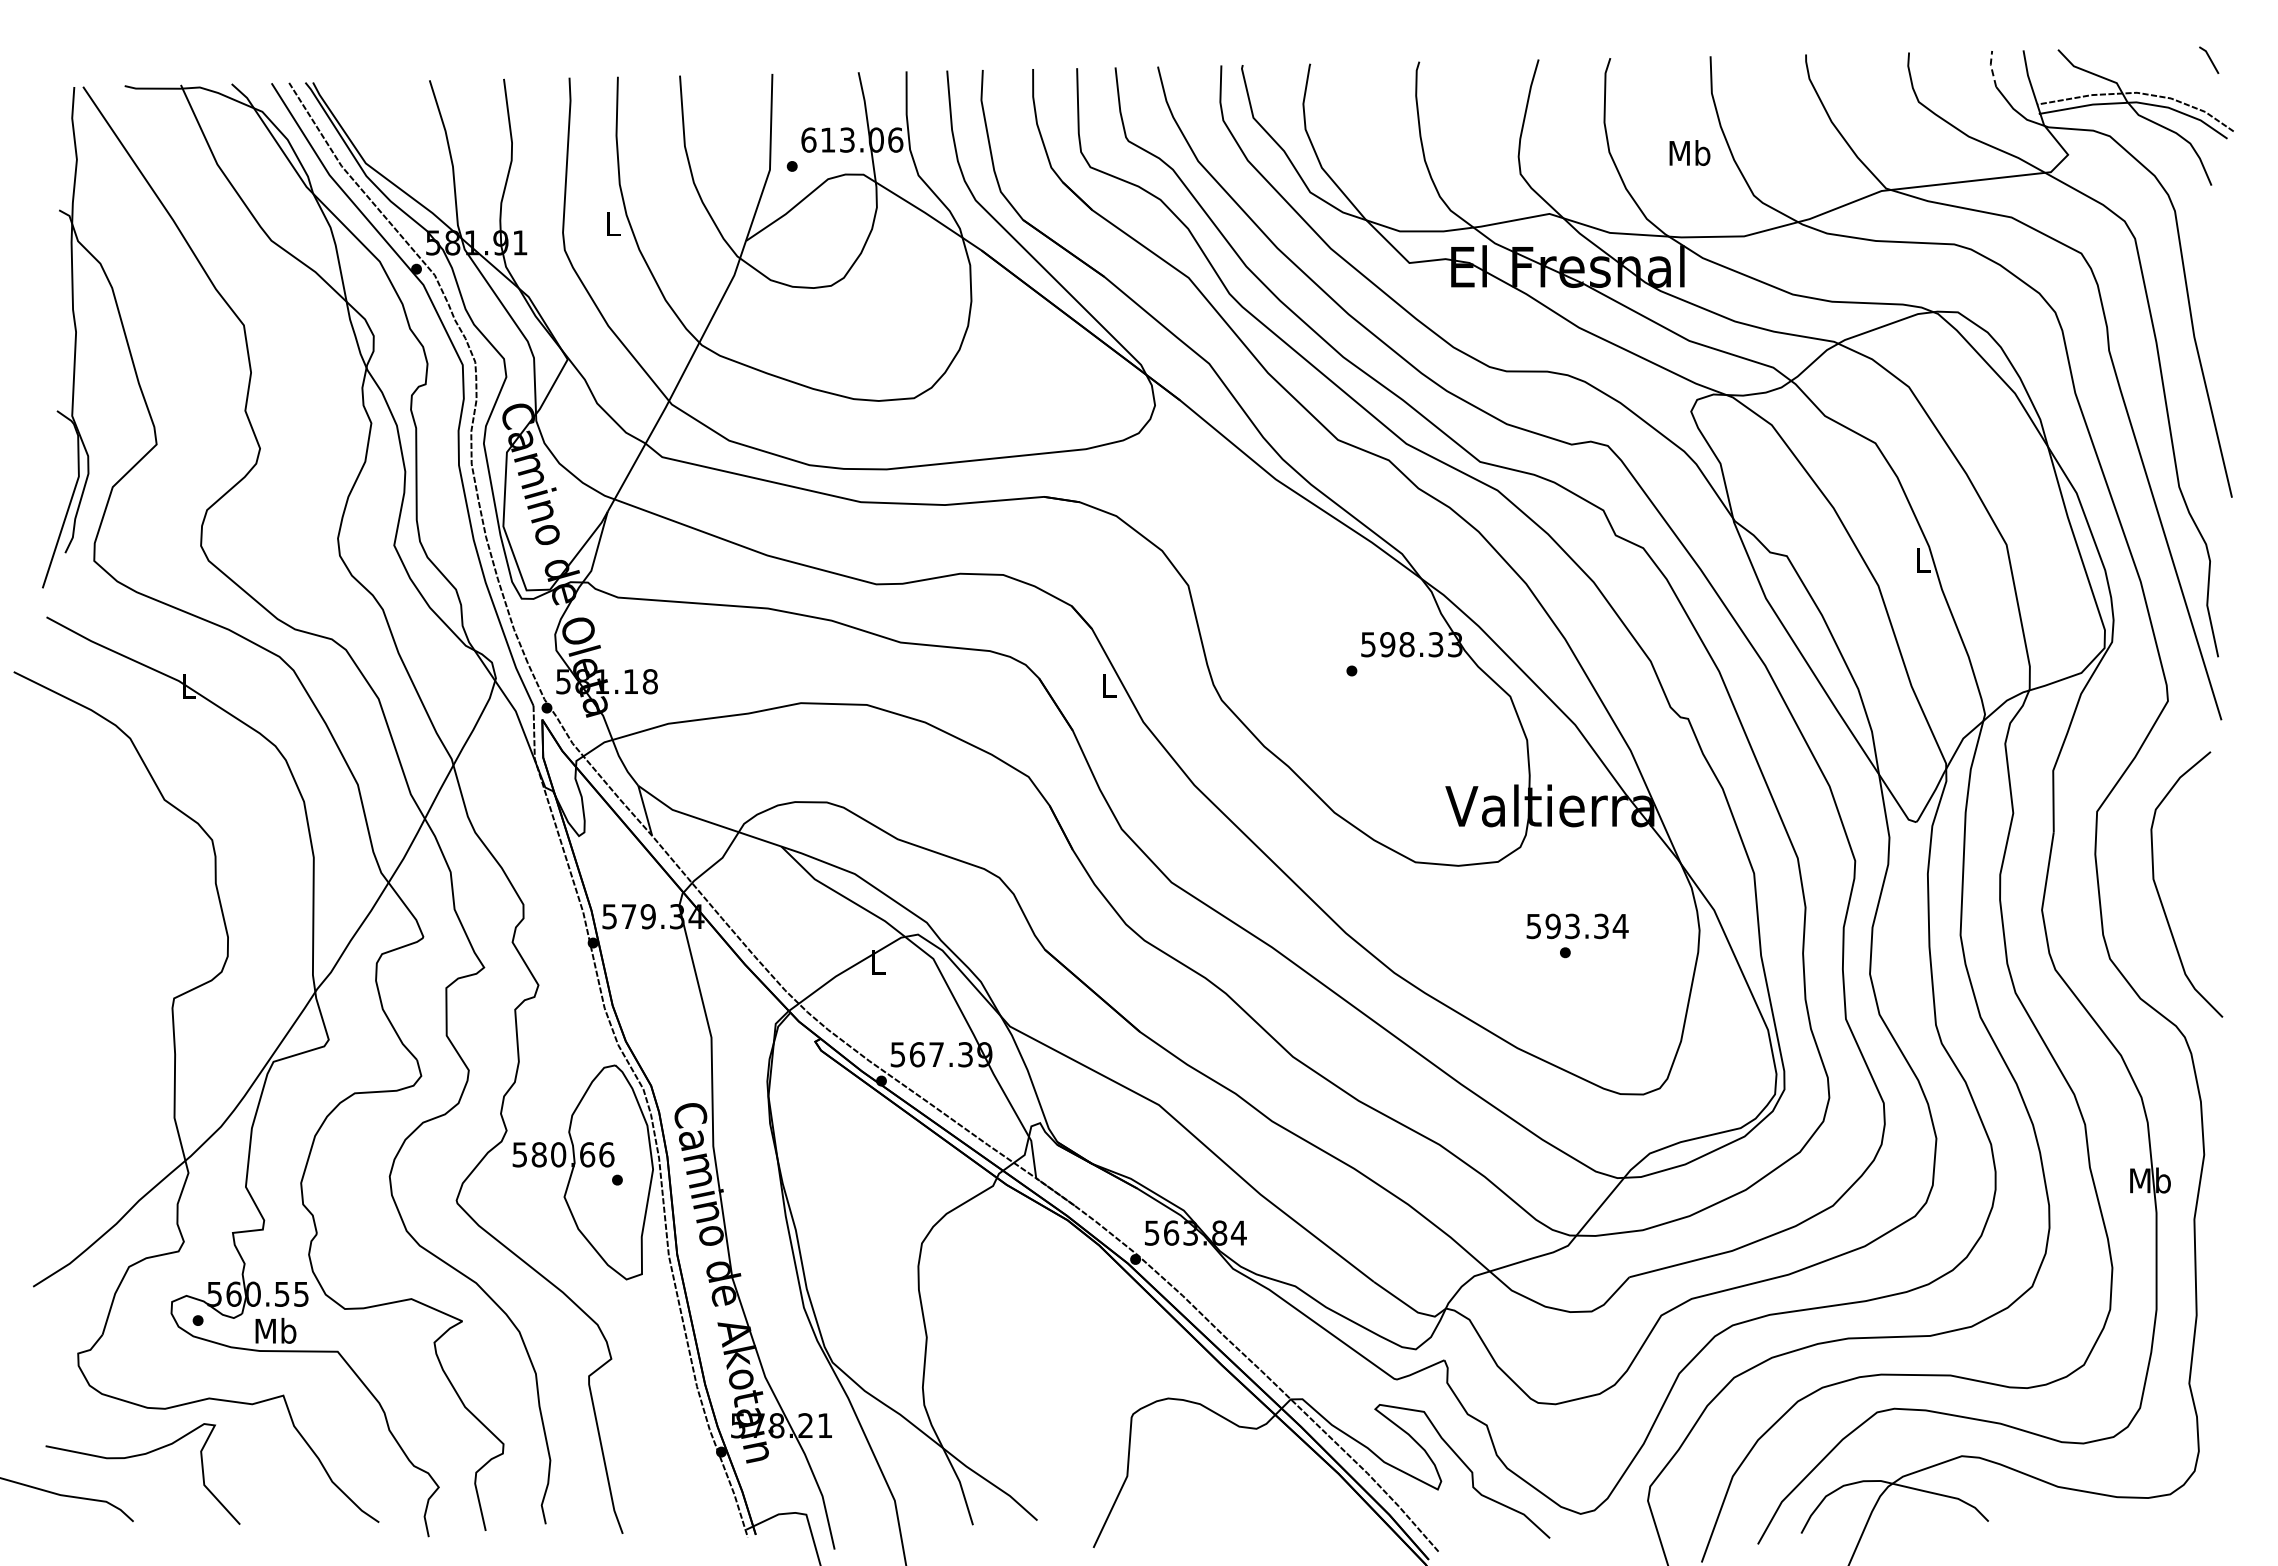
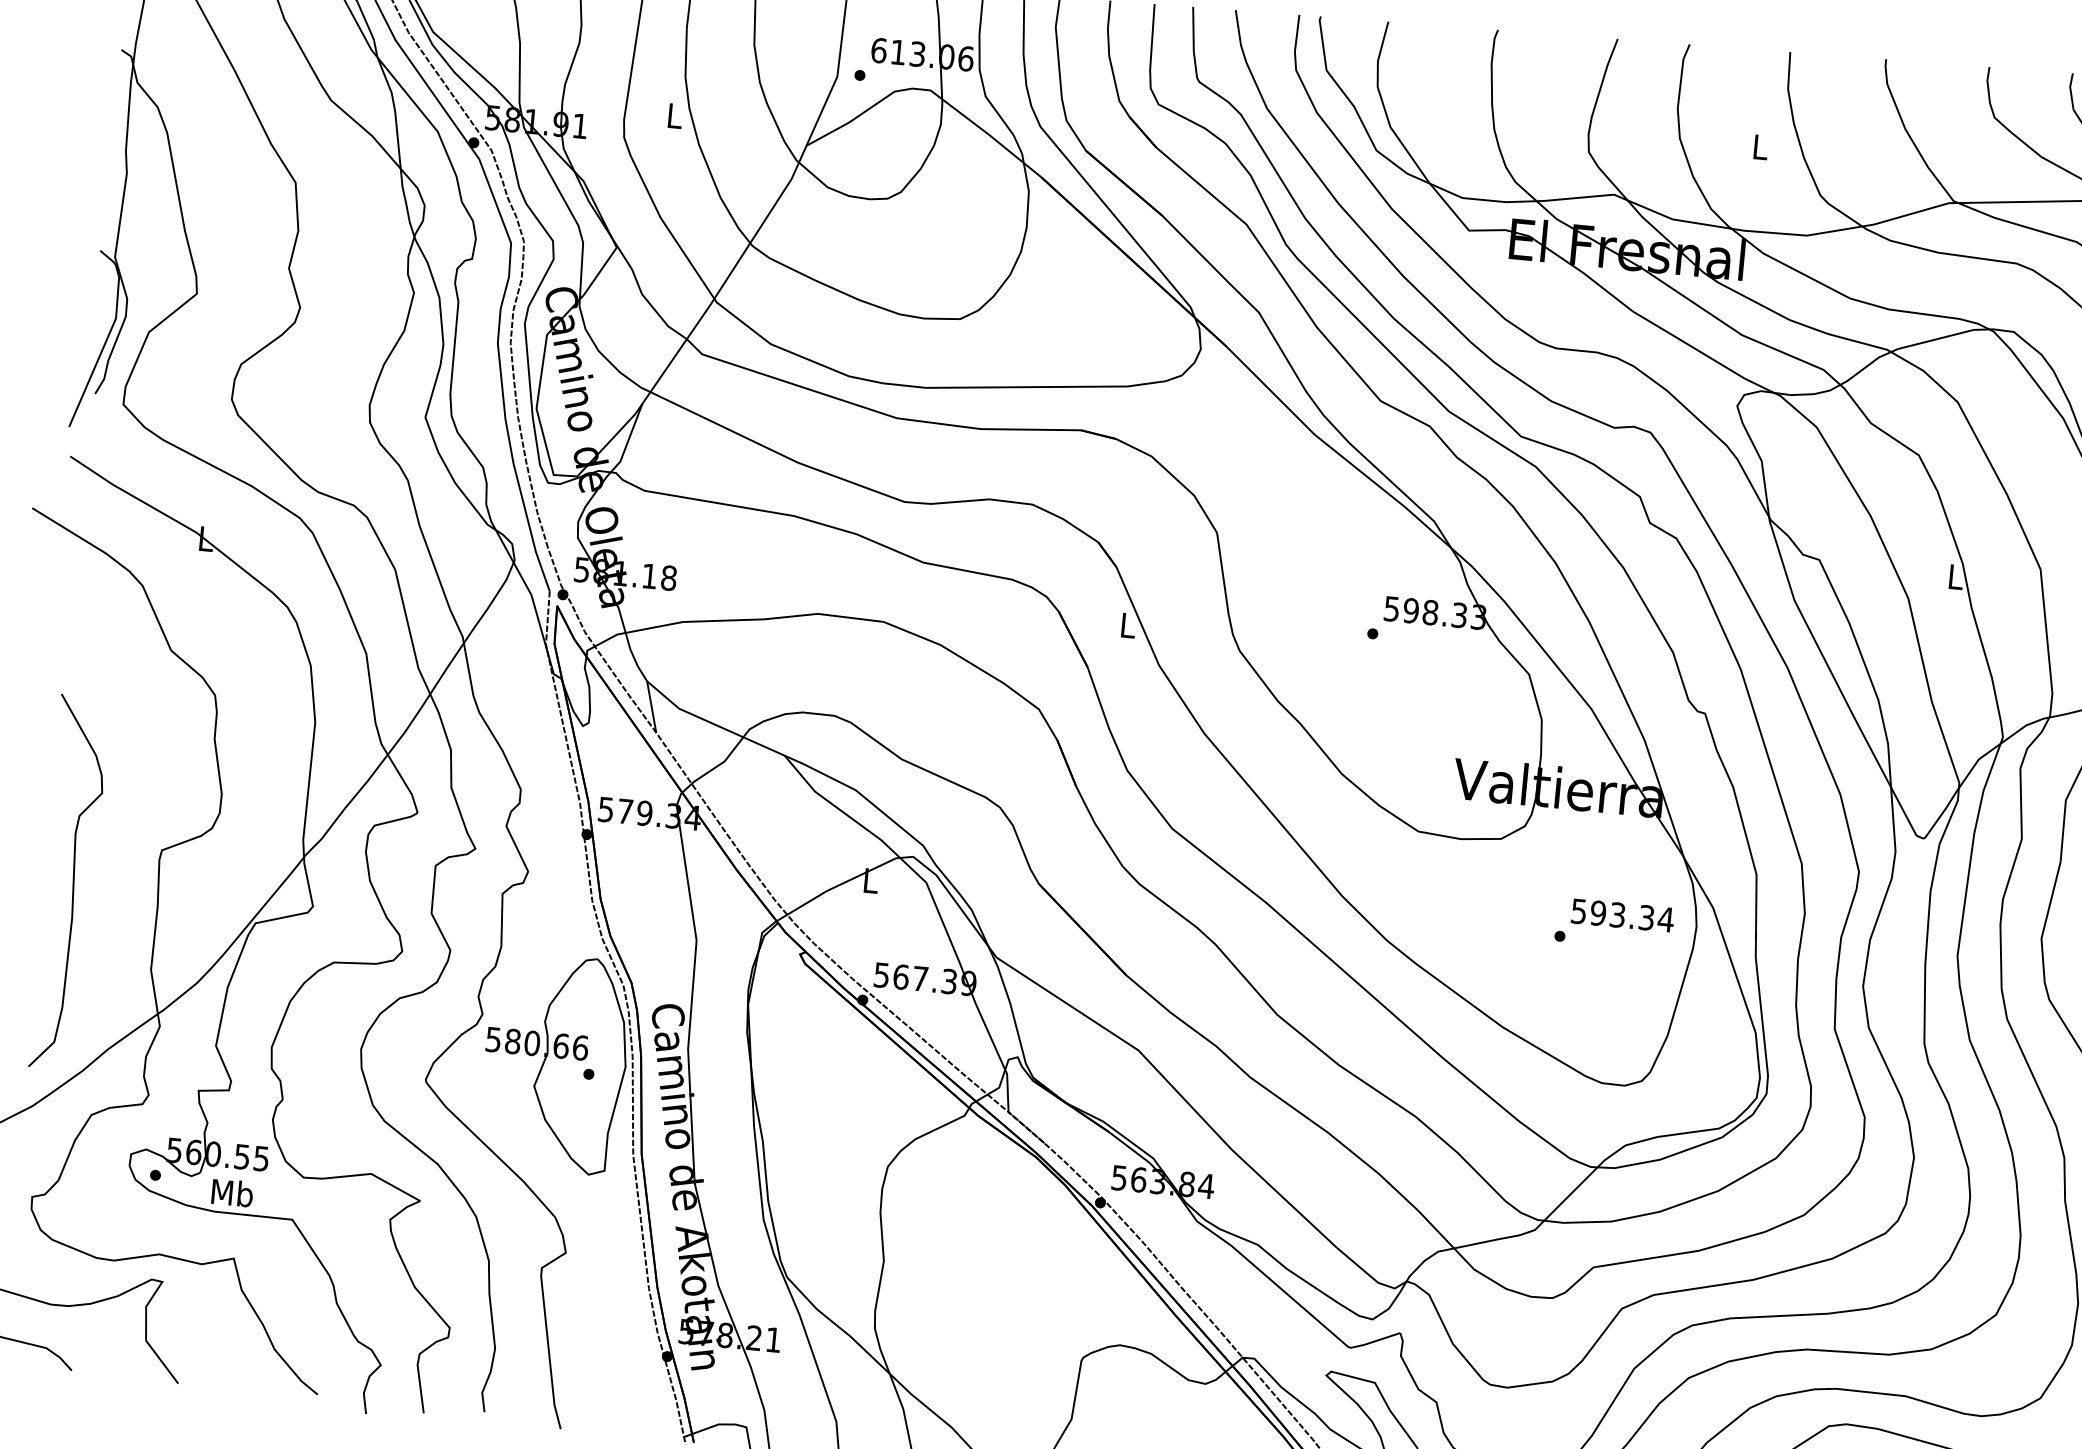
line: (1991, 68) -> (2070, 90), dashed -> solid
text: (1689, 153) -> (1759, 147), Mb -> L
text: (1577, 926) -> (1622, 915), moved
curve: (88, 1038) -> (72, 882), added

